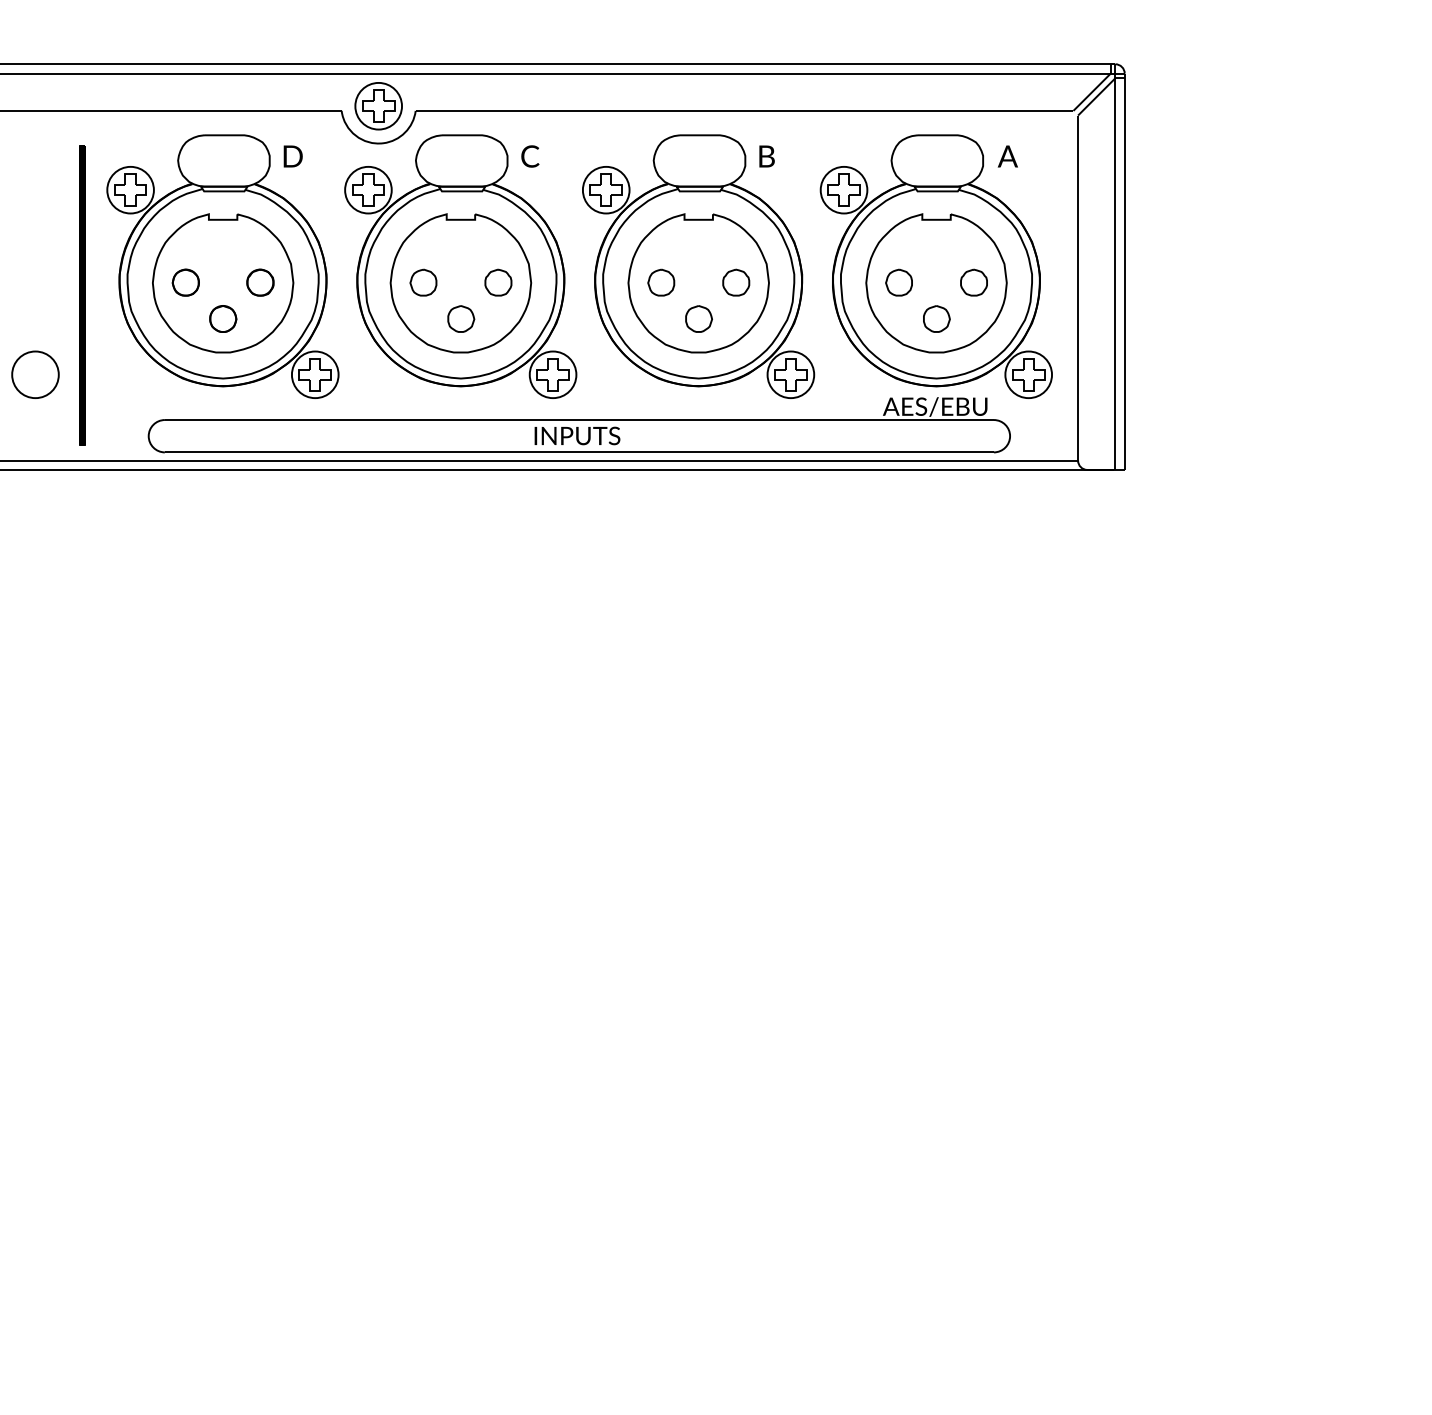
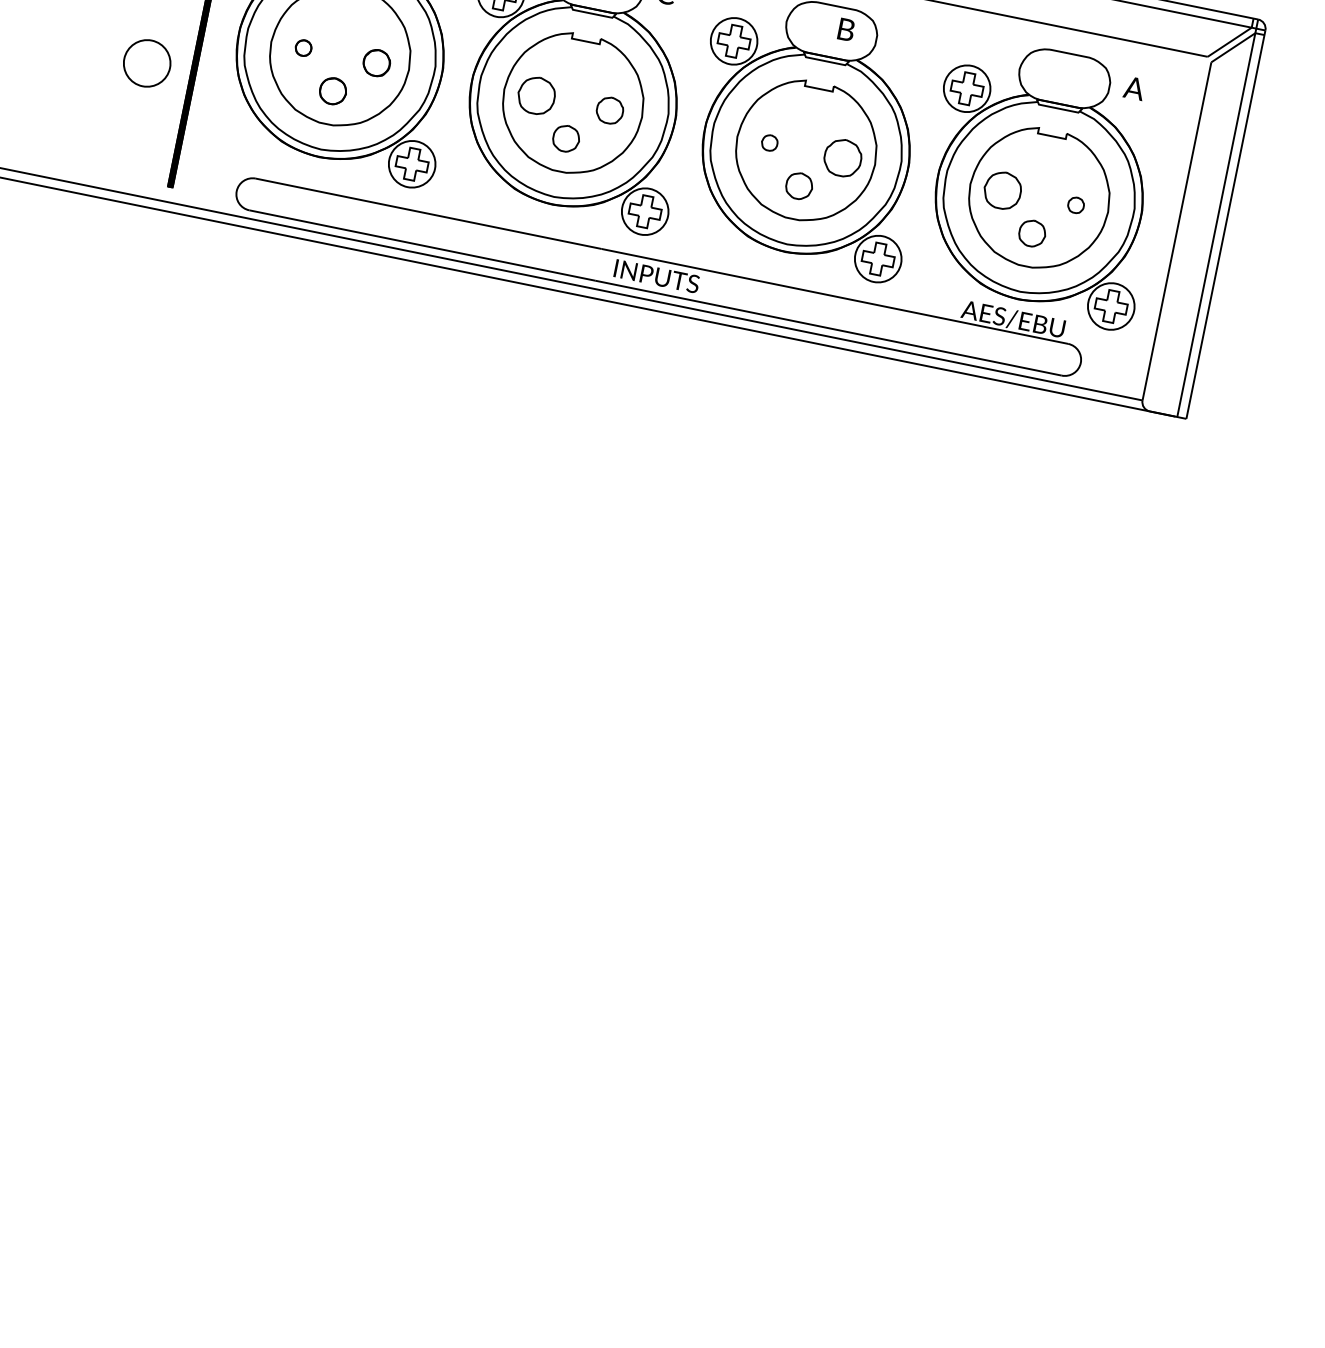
text: (766, 156) -> (845, 29), moved
part: (185, 282) -> (303, 47), size x0.6
part: (423, 282) -> (536, 95), size x1.4
part: (661, 282) -> (769, 142), size x0.6
part: (736, 282) -> (843, 157), size x1.4
part: (898, 282) -> (1002, 190), size x1.4
part: (973, 282) -> (1075, 205), size x0.6
part: (35, 374) -> (147, 63), moved

